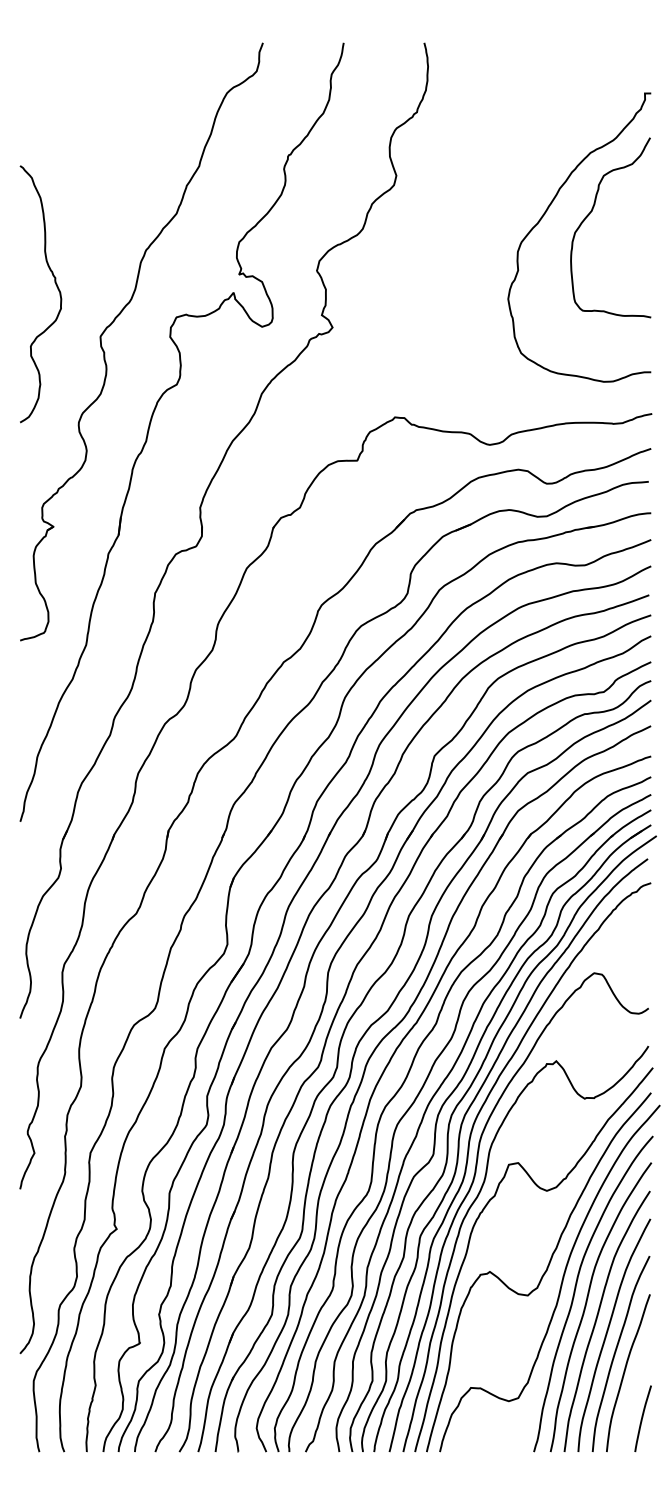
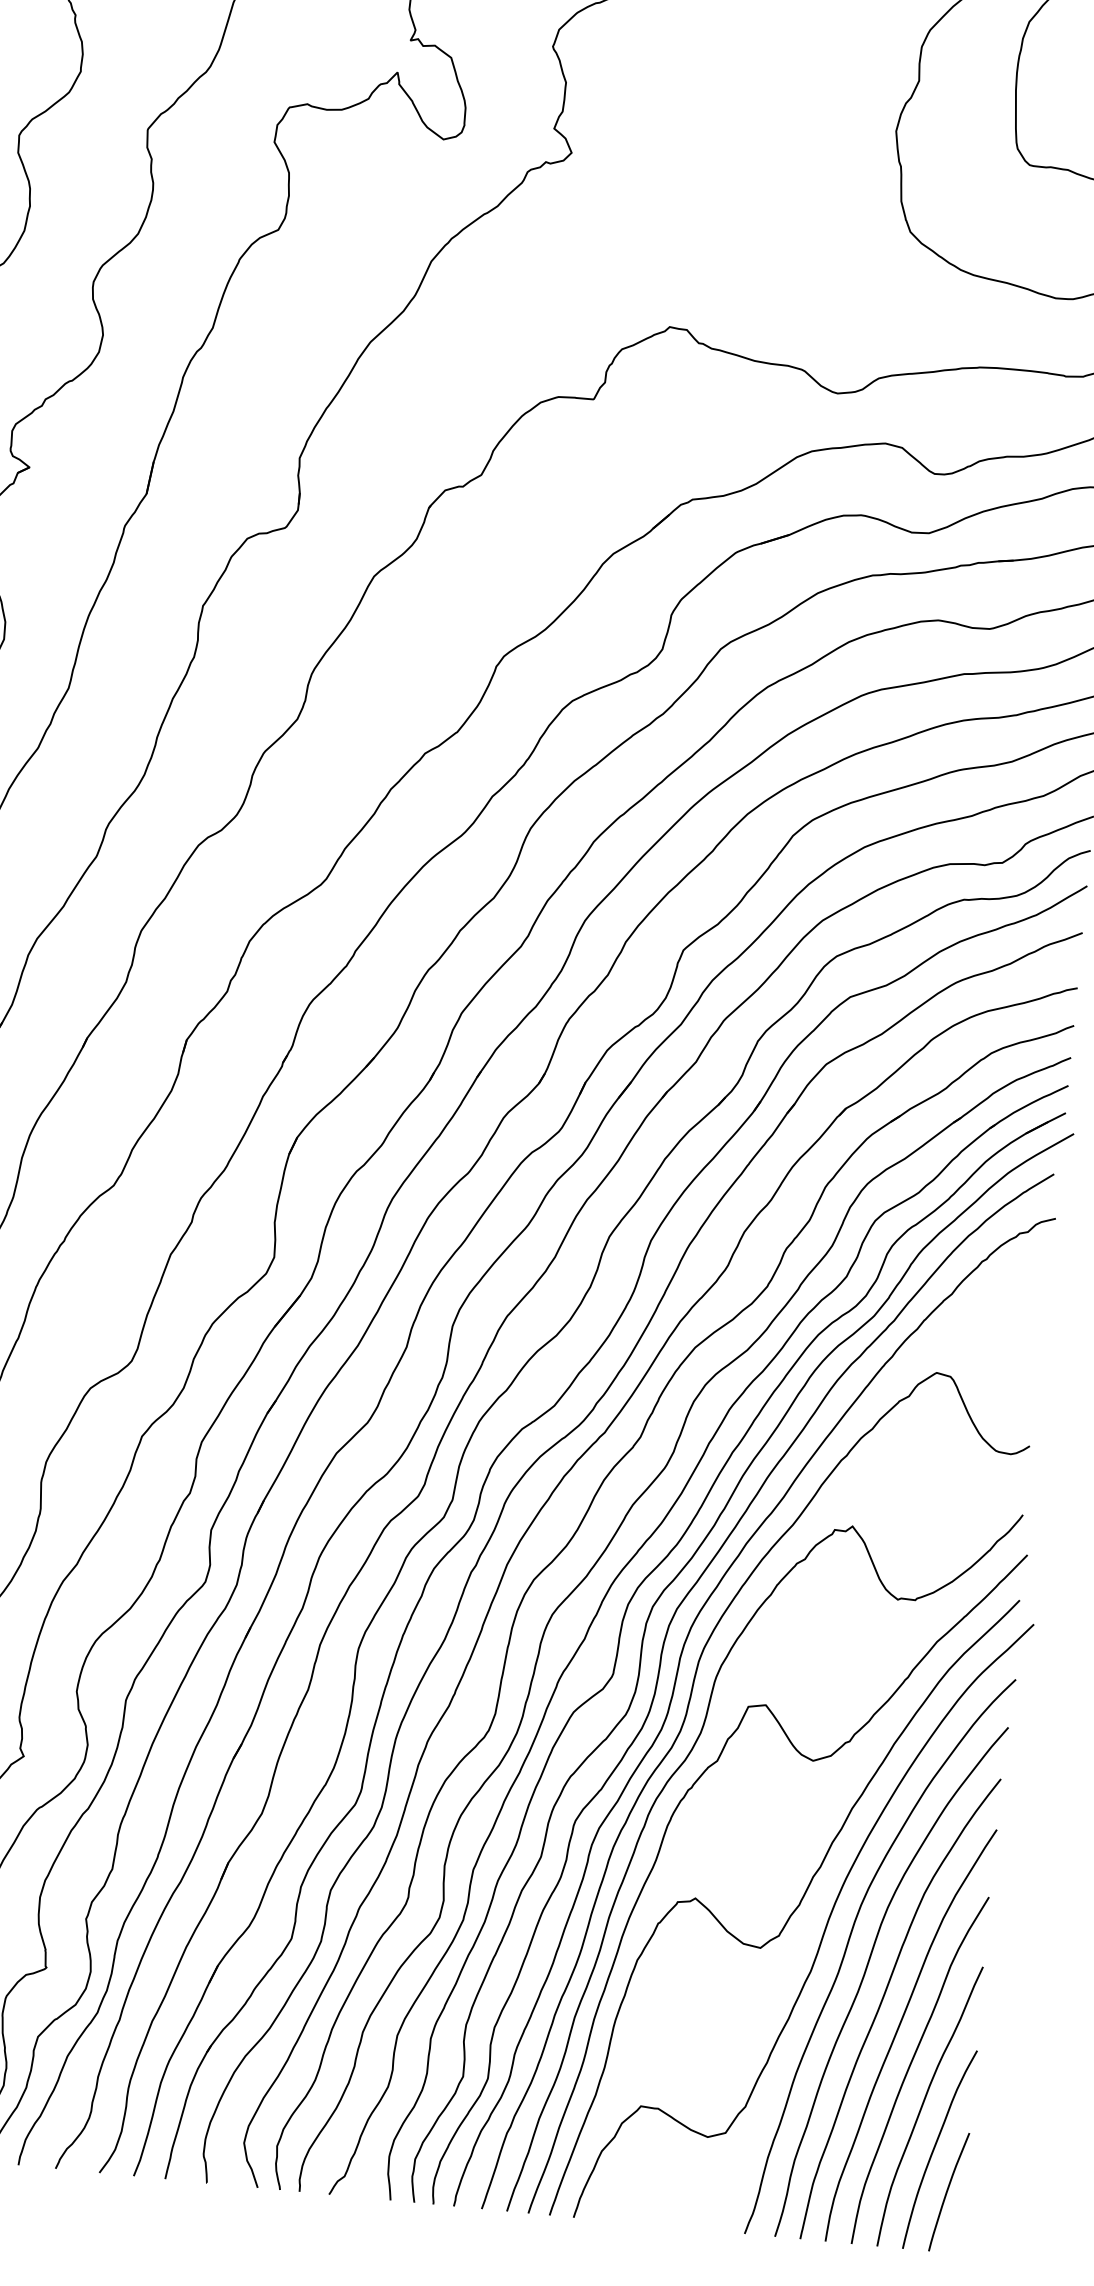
curve: (633, 1396) -> (935, 2149), added

